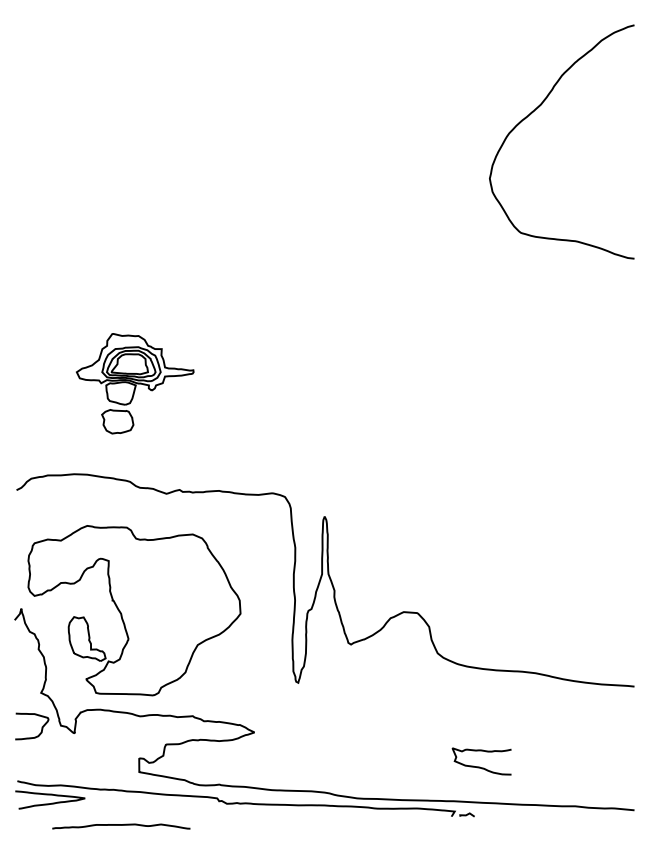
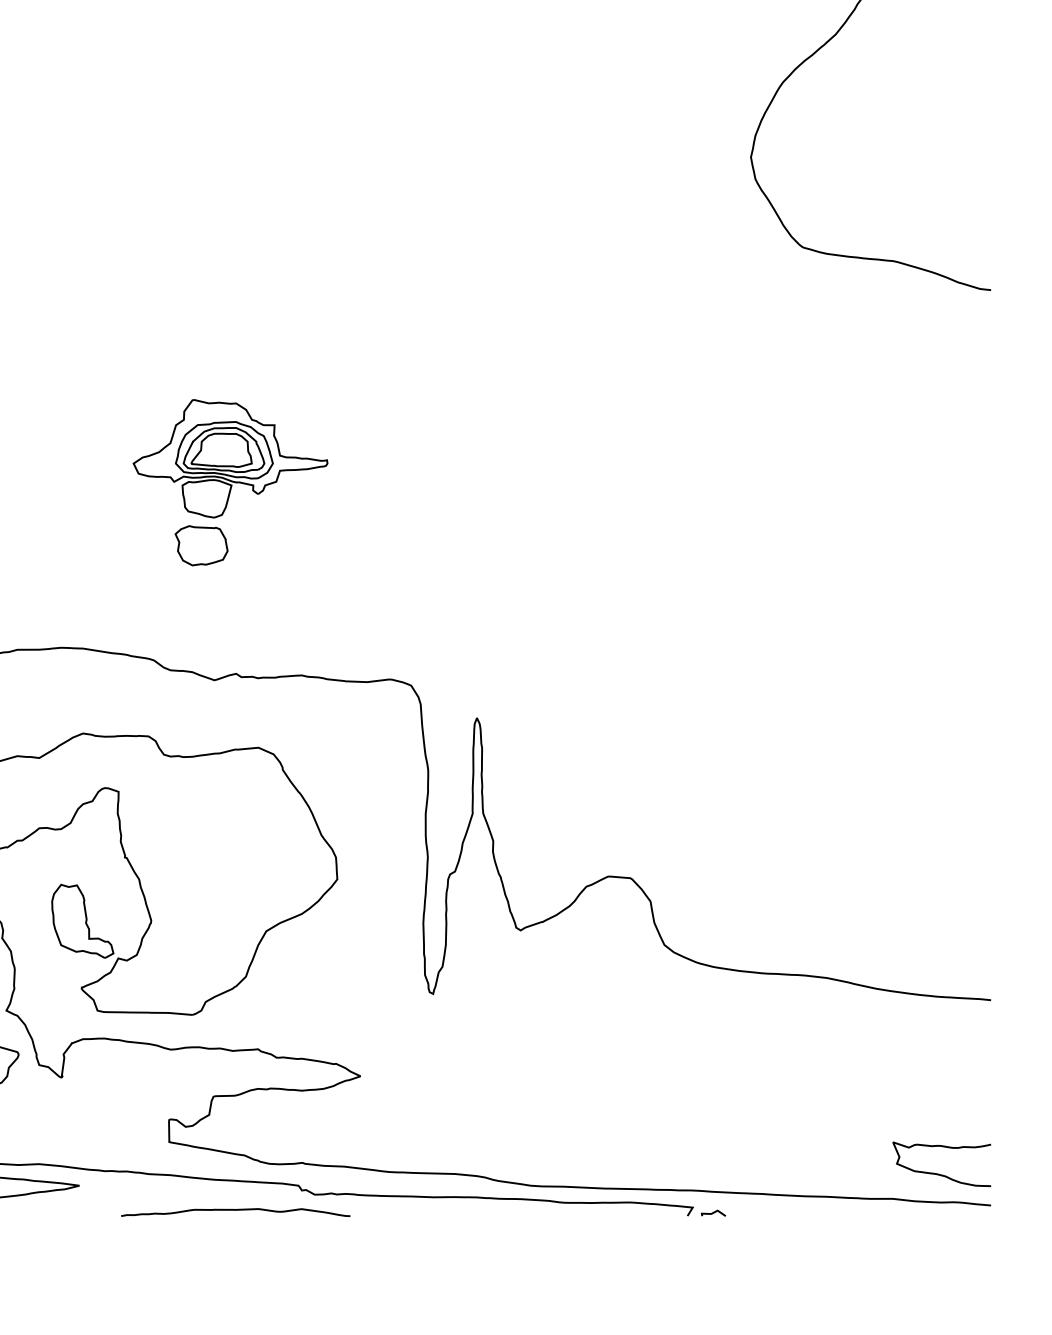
part: (135, 383) -> (231, 482), moved
curve: (480, 766) -> (939, 1172), moved
curve: (121, 825) -> (236, 1210), moved

